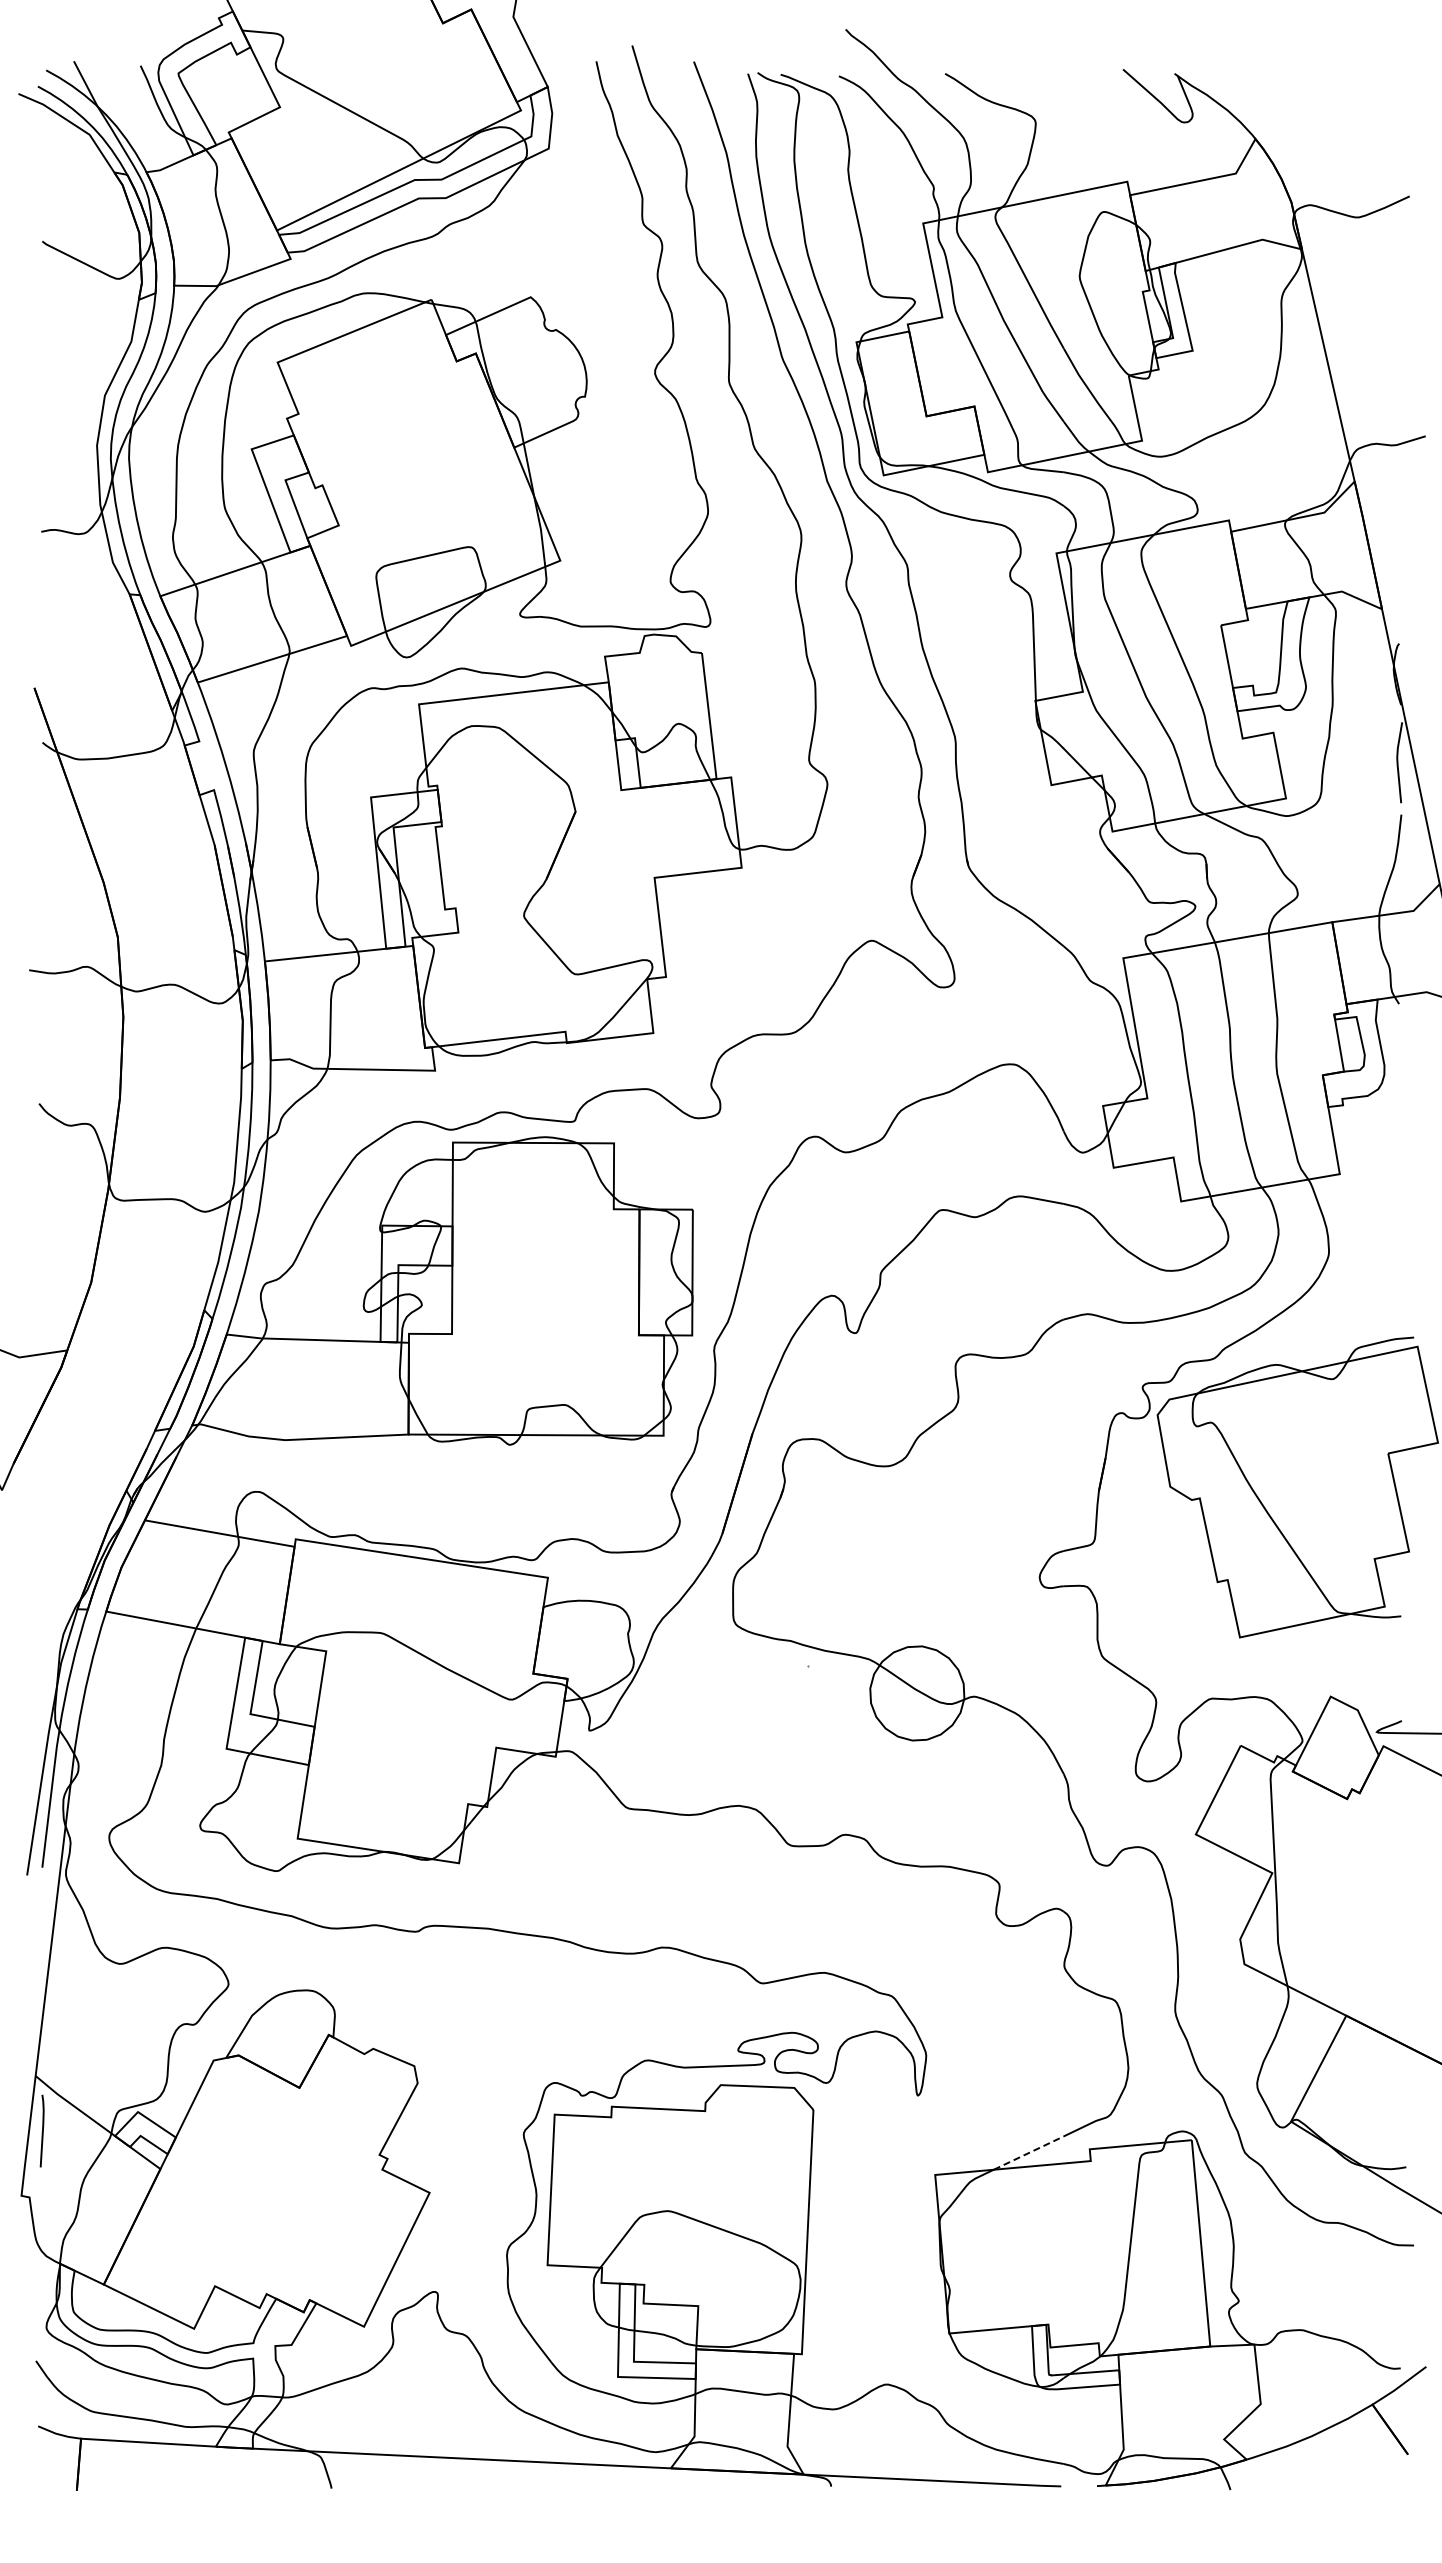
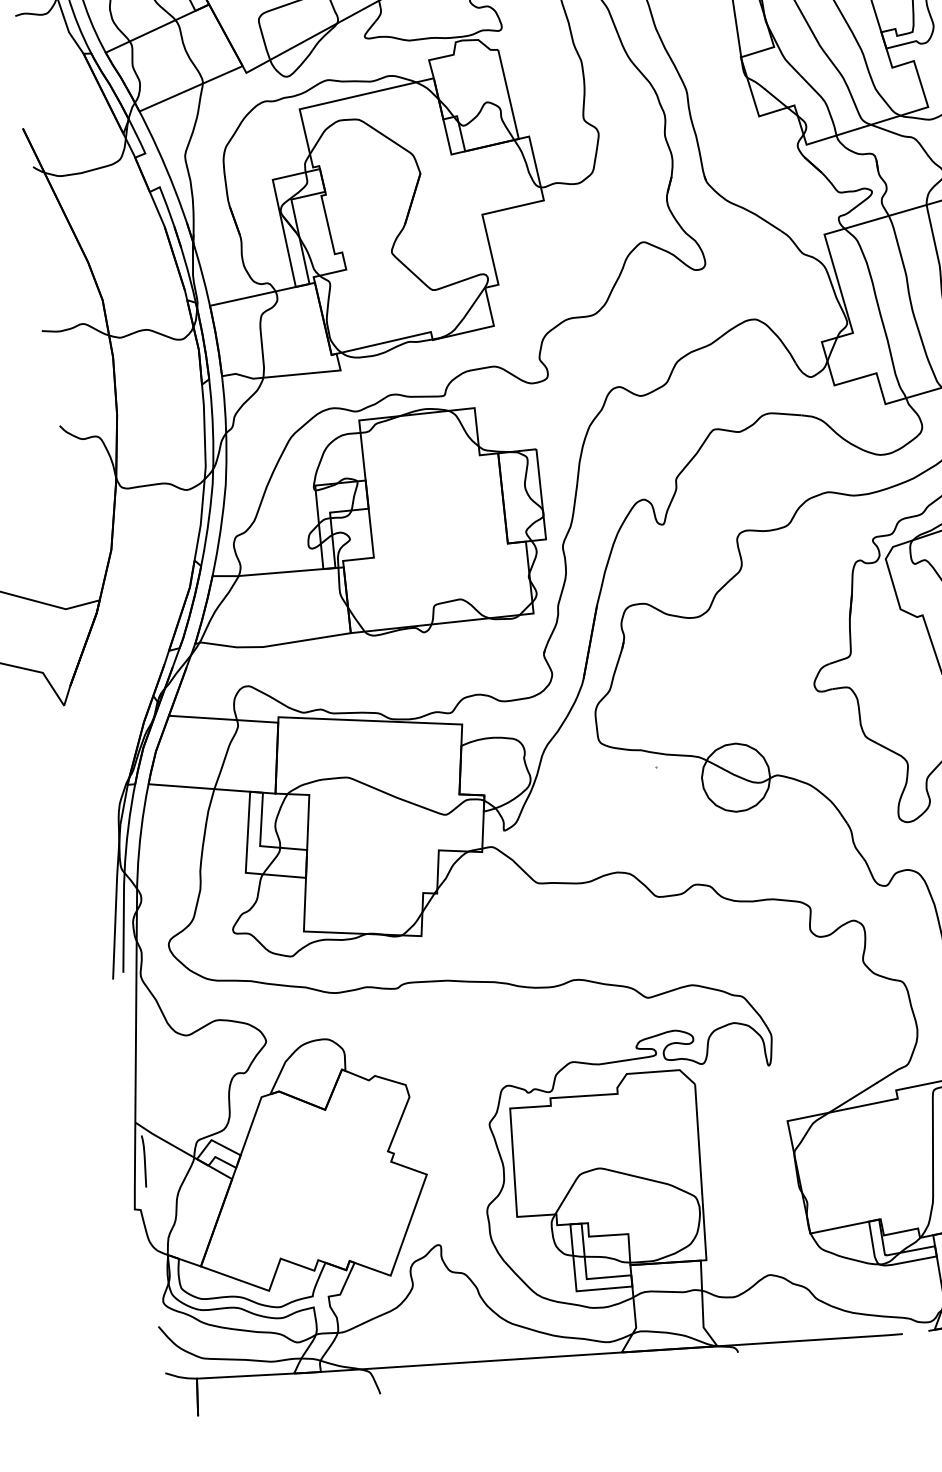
line: (1028, 2153) -> (852, 1098), dashed -> solid

